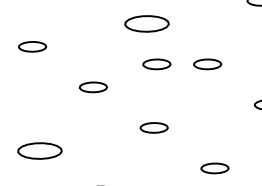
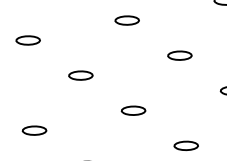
part: (146, 23) -> (126, 20), size x0.62
part: (156, 64) -> (135, 55), removed
part: (39, 150) -> (34, 130), size x0.62

